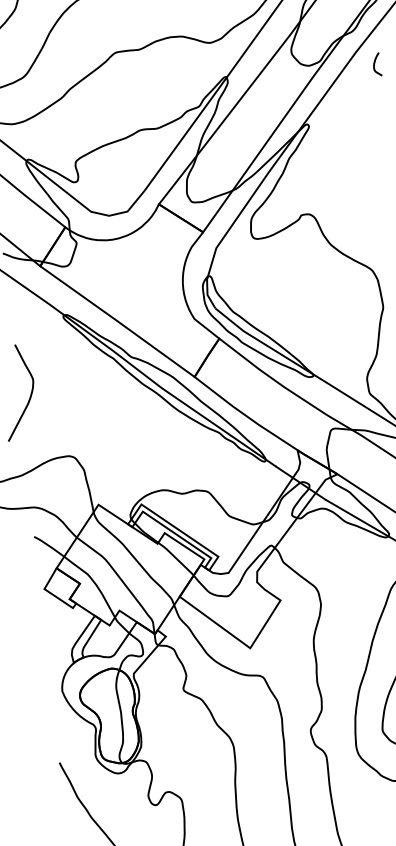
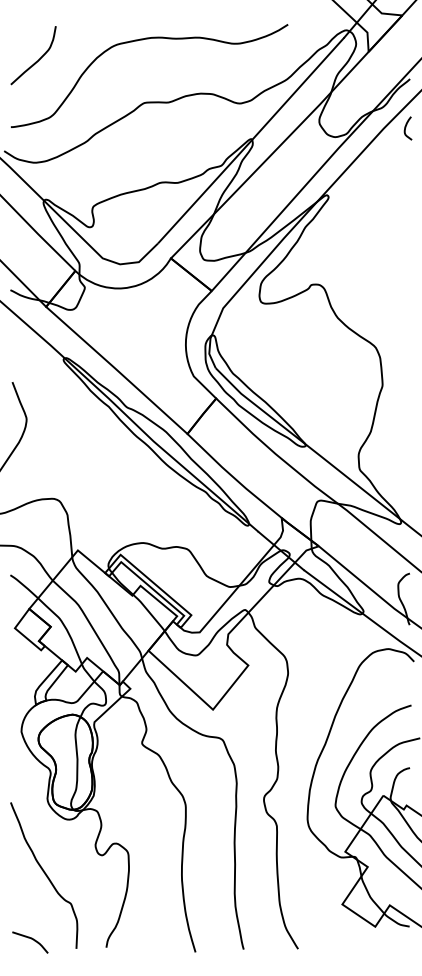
curve: (375, 63) -> (406, 127), moved

